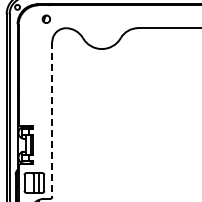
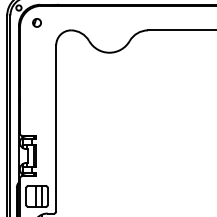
part: (46, 18) -> (37, 22), moved
line: (52, 120) -> (56, 129), dashed -> solid

